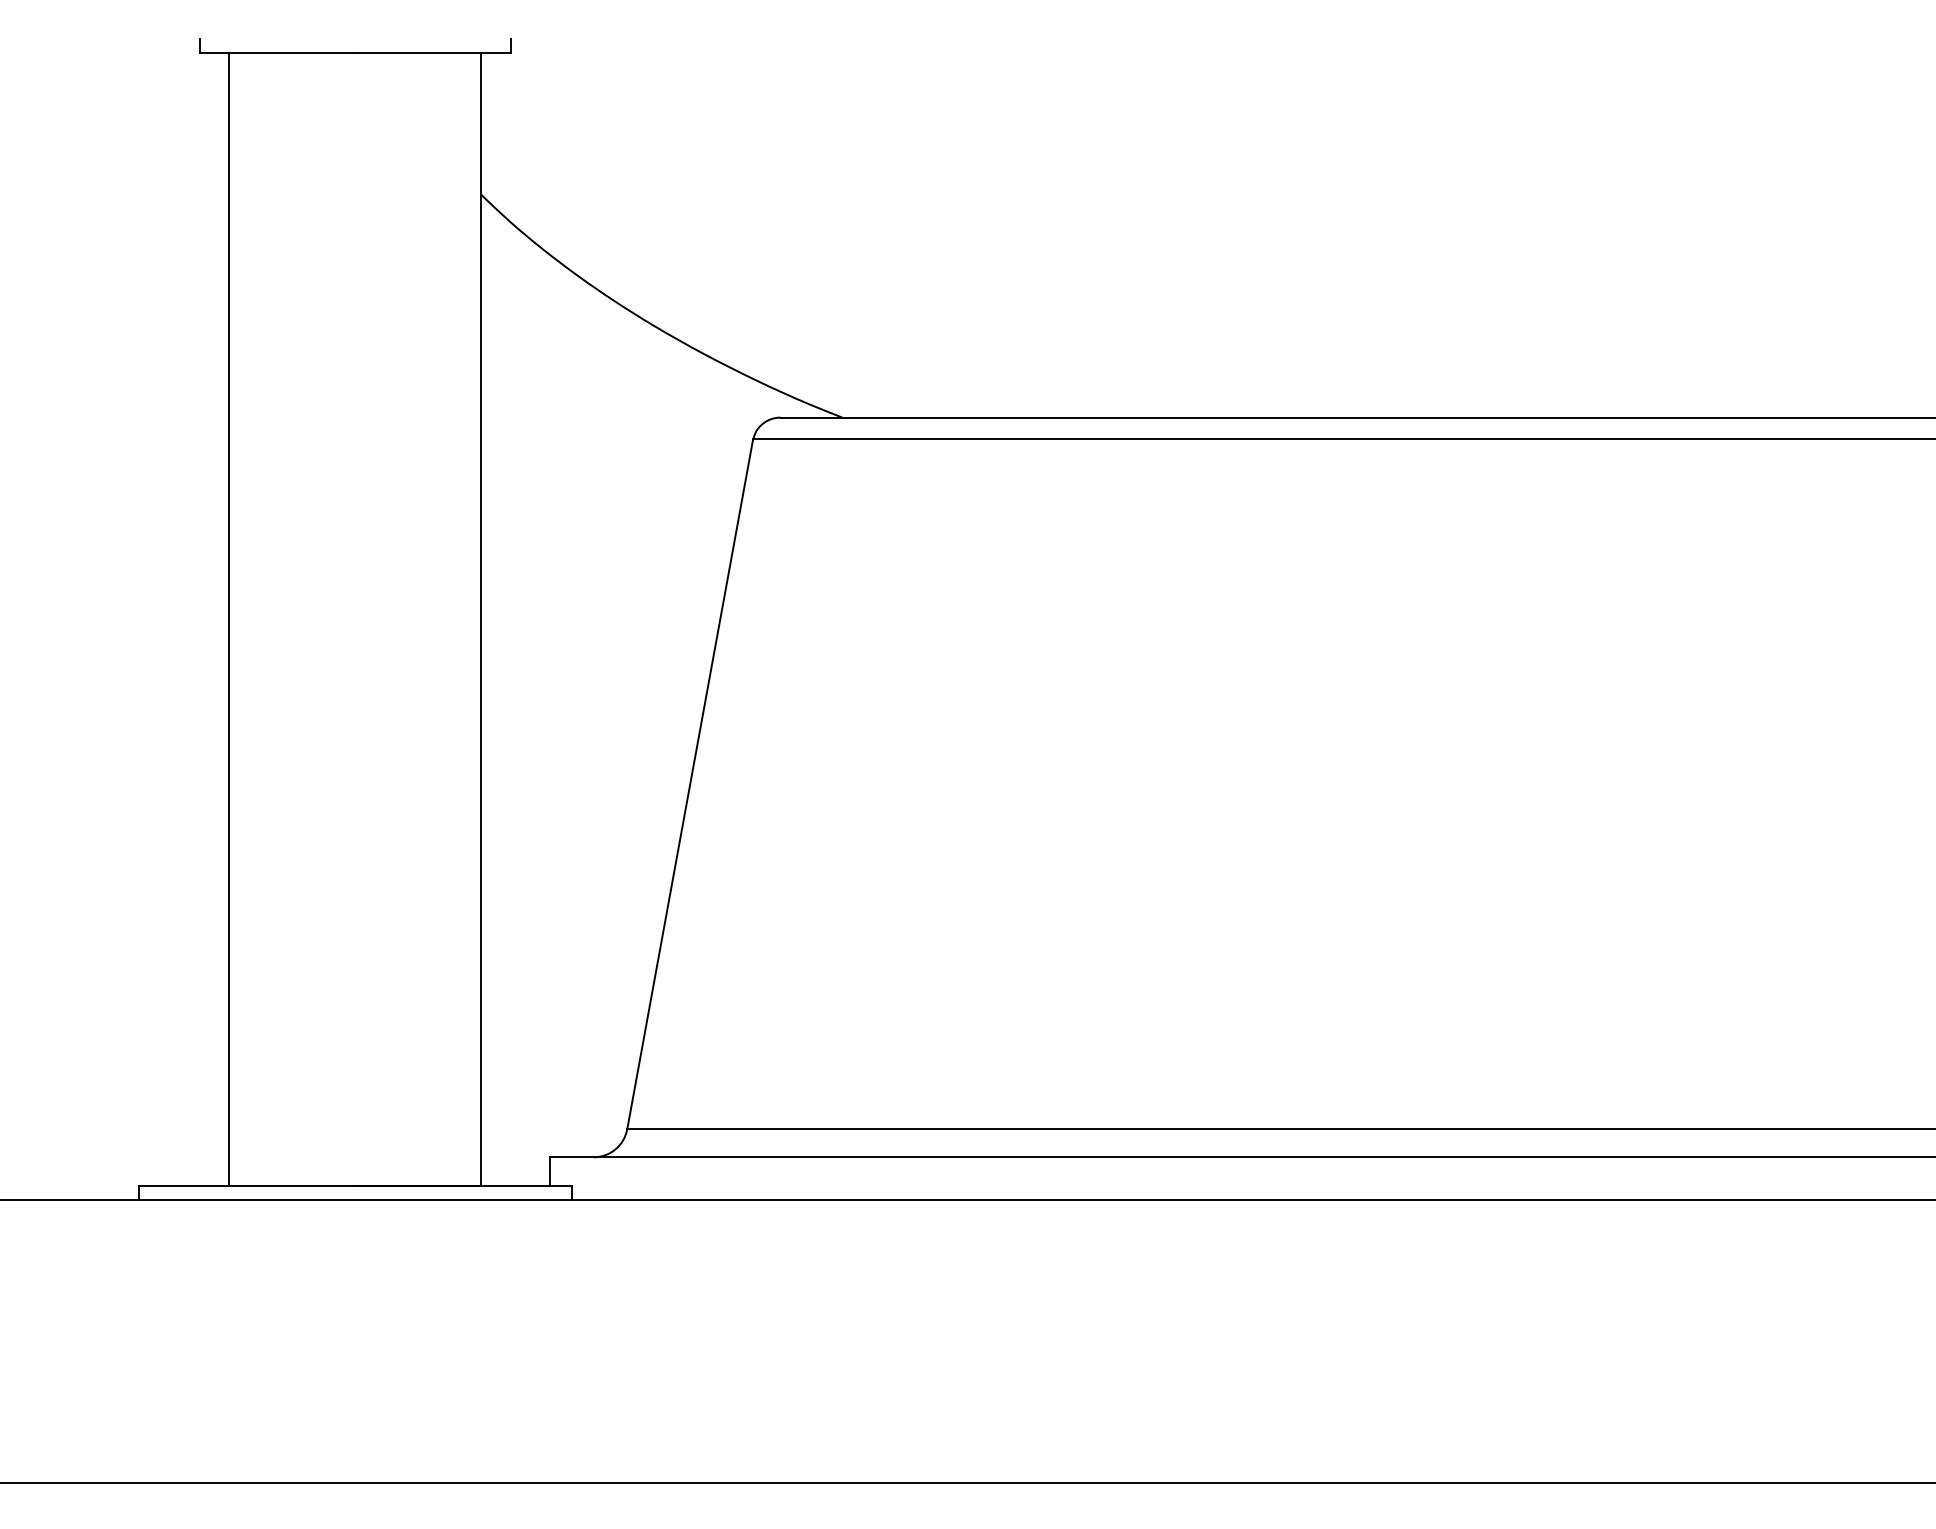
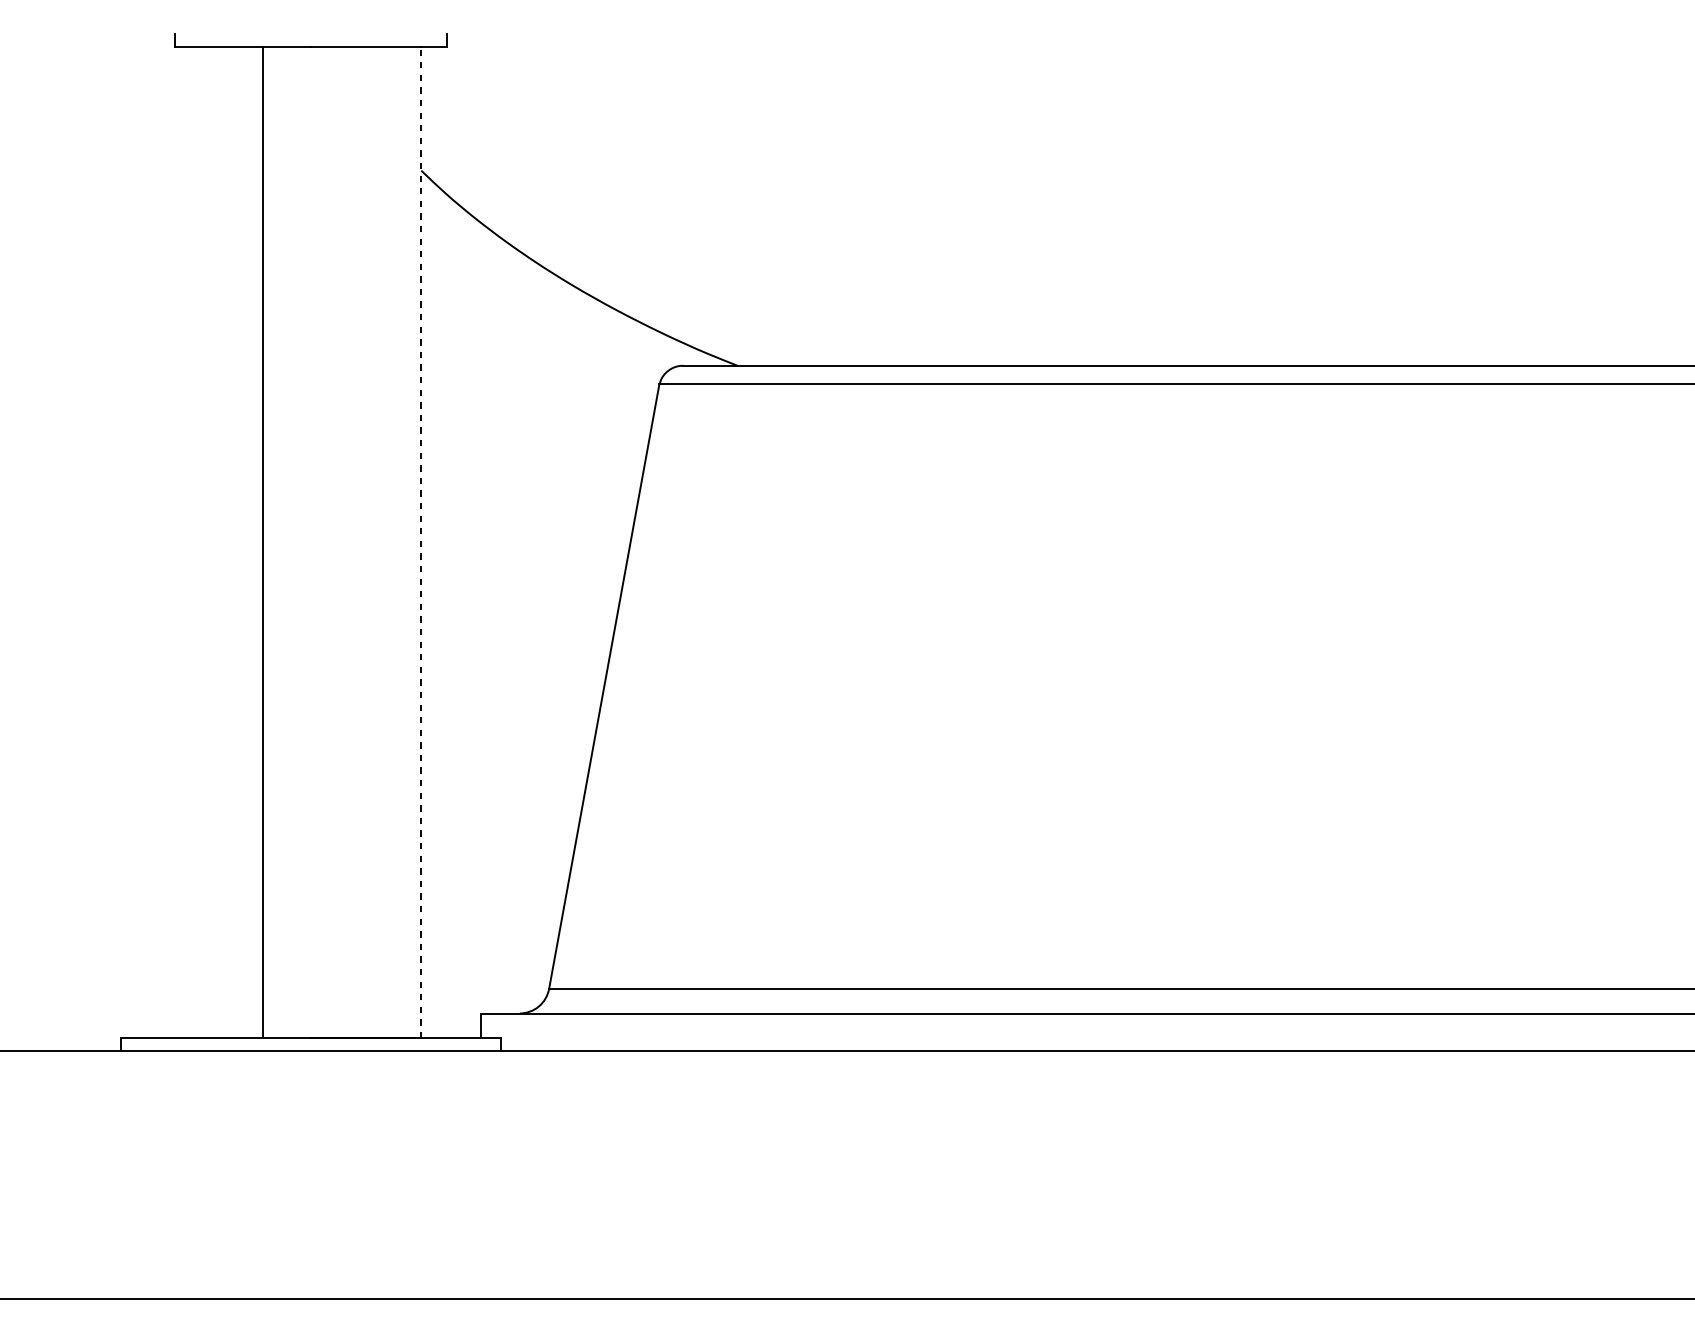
line: (481, 618) -> (421, 541), solid -> dashed
line: (229, 619) -> (262, 542), moved

